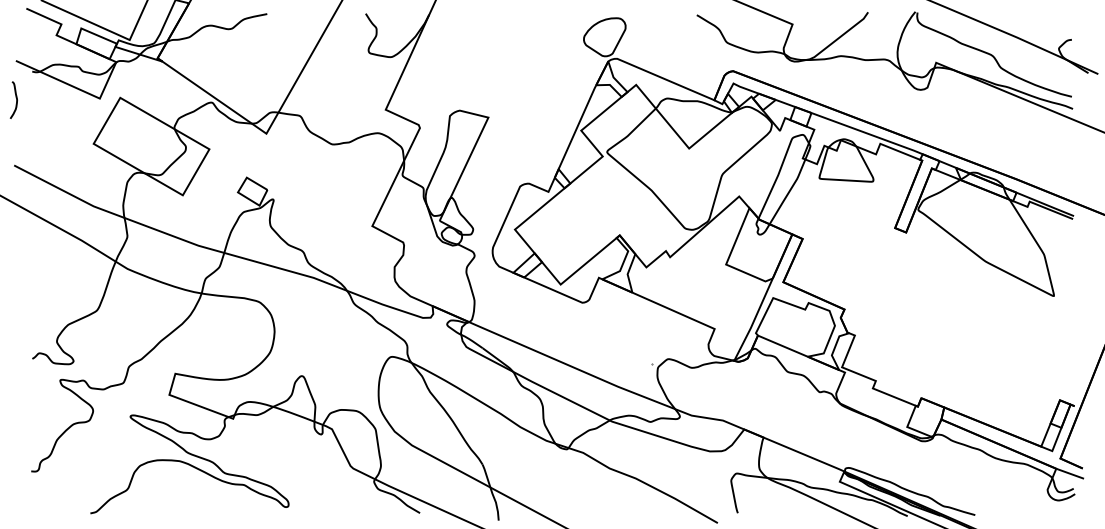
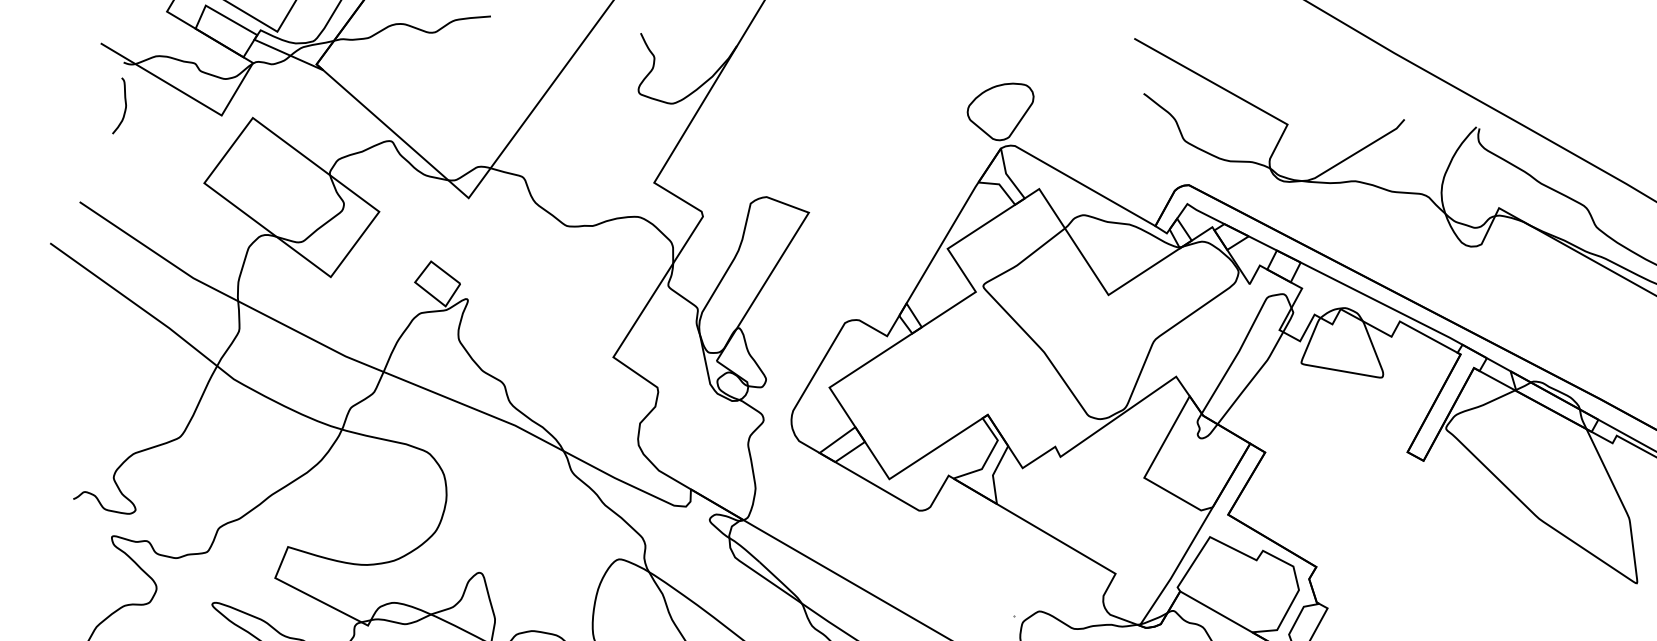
curve: (15, 97) -> (124, 102), moved

